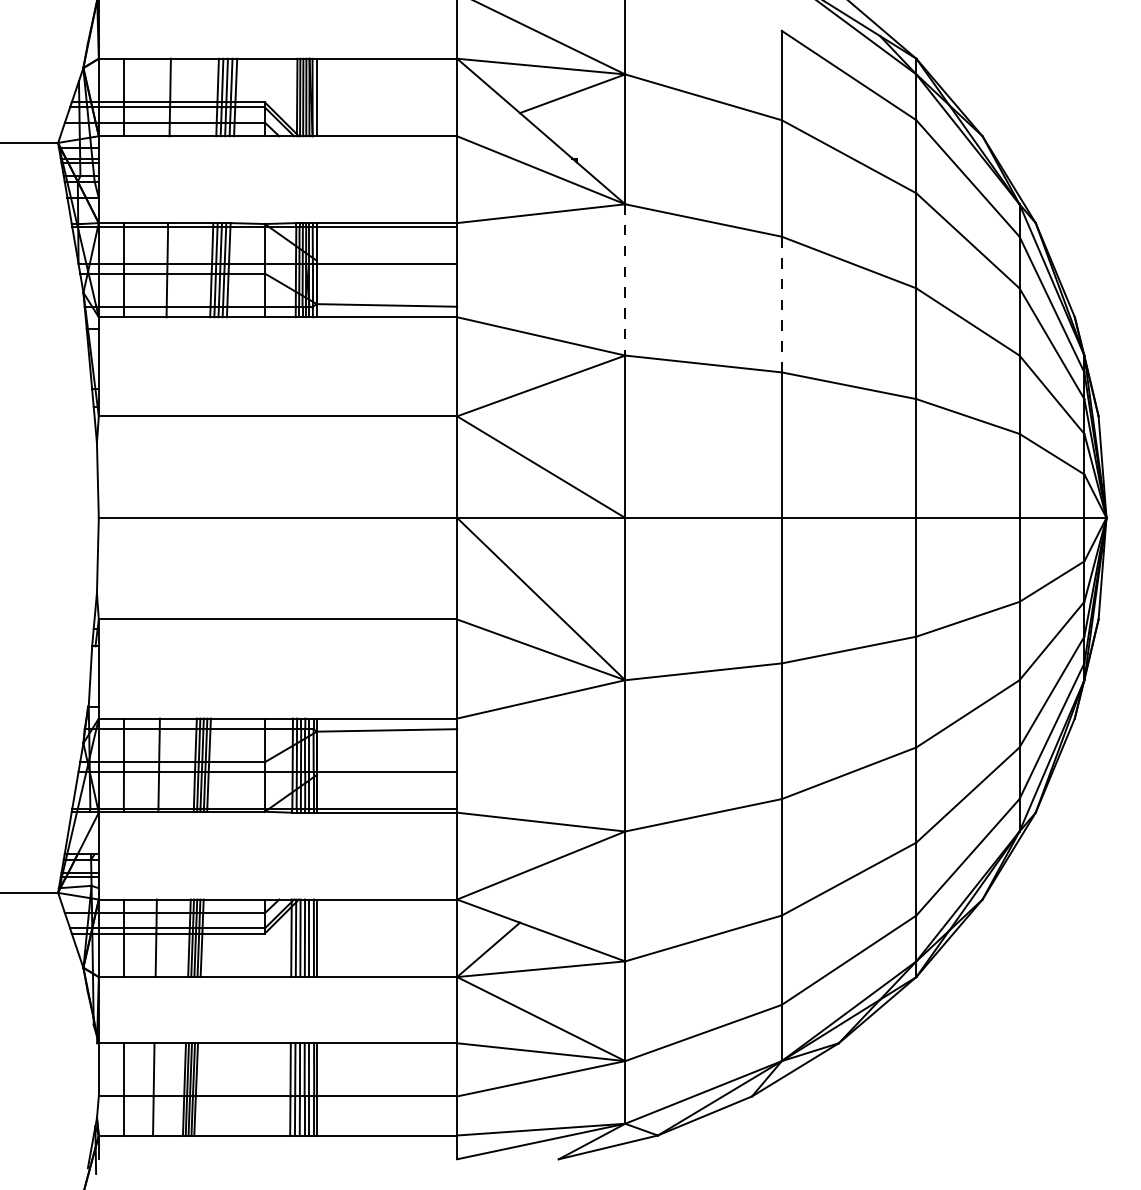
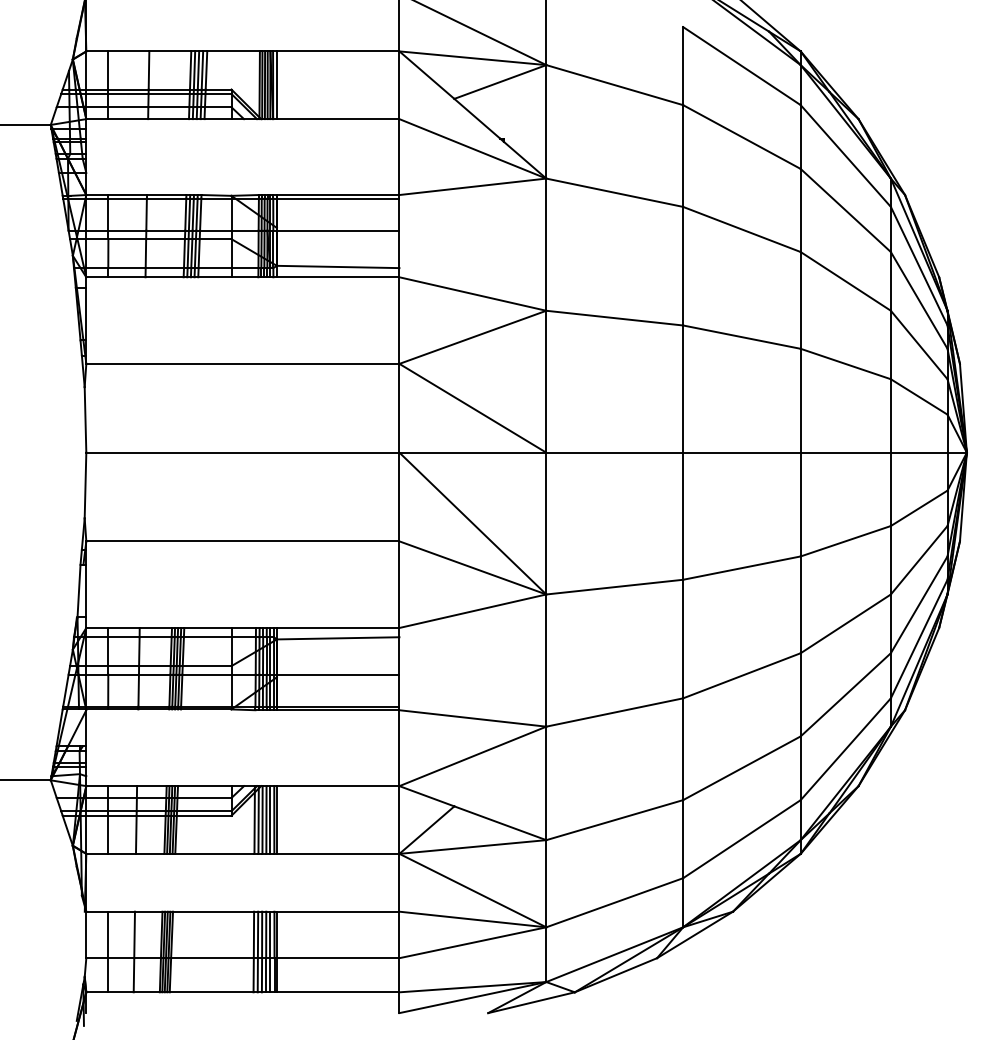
line: (625, 280) -> (546, 245), dashed -> solid
line: (782, 303) -> (683, 265), dashed -> solid

